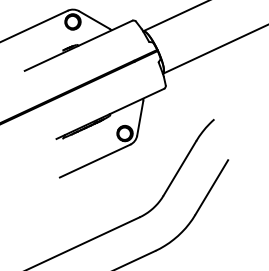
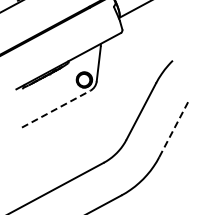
line: (95, 161) -> (56, 109), solid -> dashed
line: (211, 187) -> (173, 128), solid -> dashed

